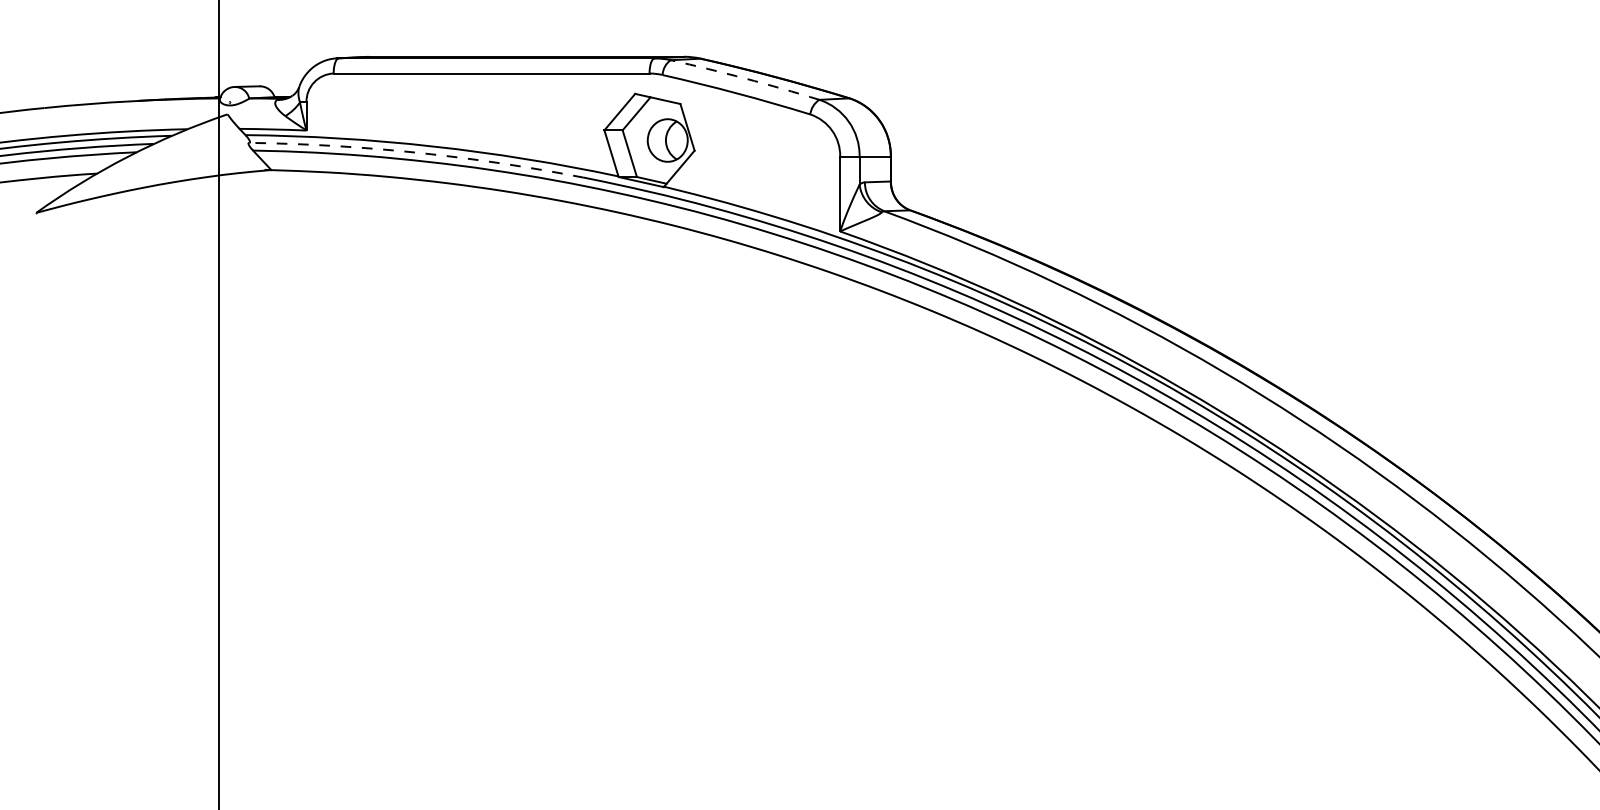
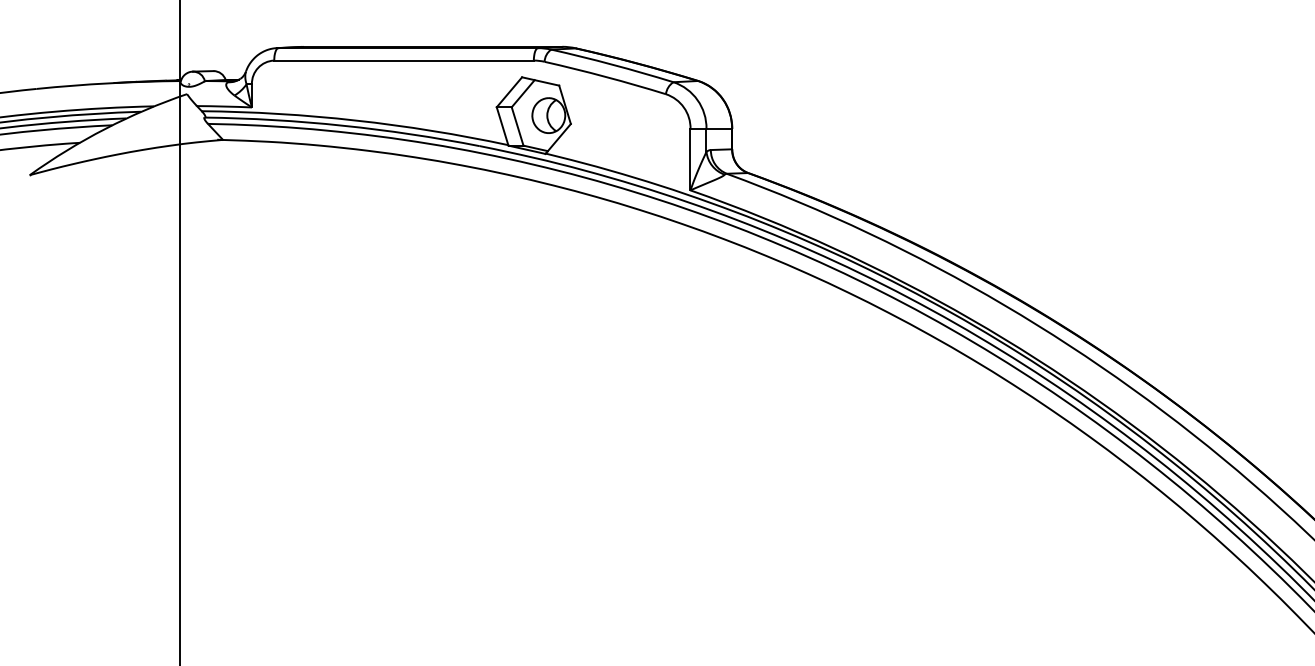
arc: (745, 78) -> (612, 64), dashed -> solid
arc: (416, 152) -> (342, 125), dashed -> solid

